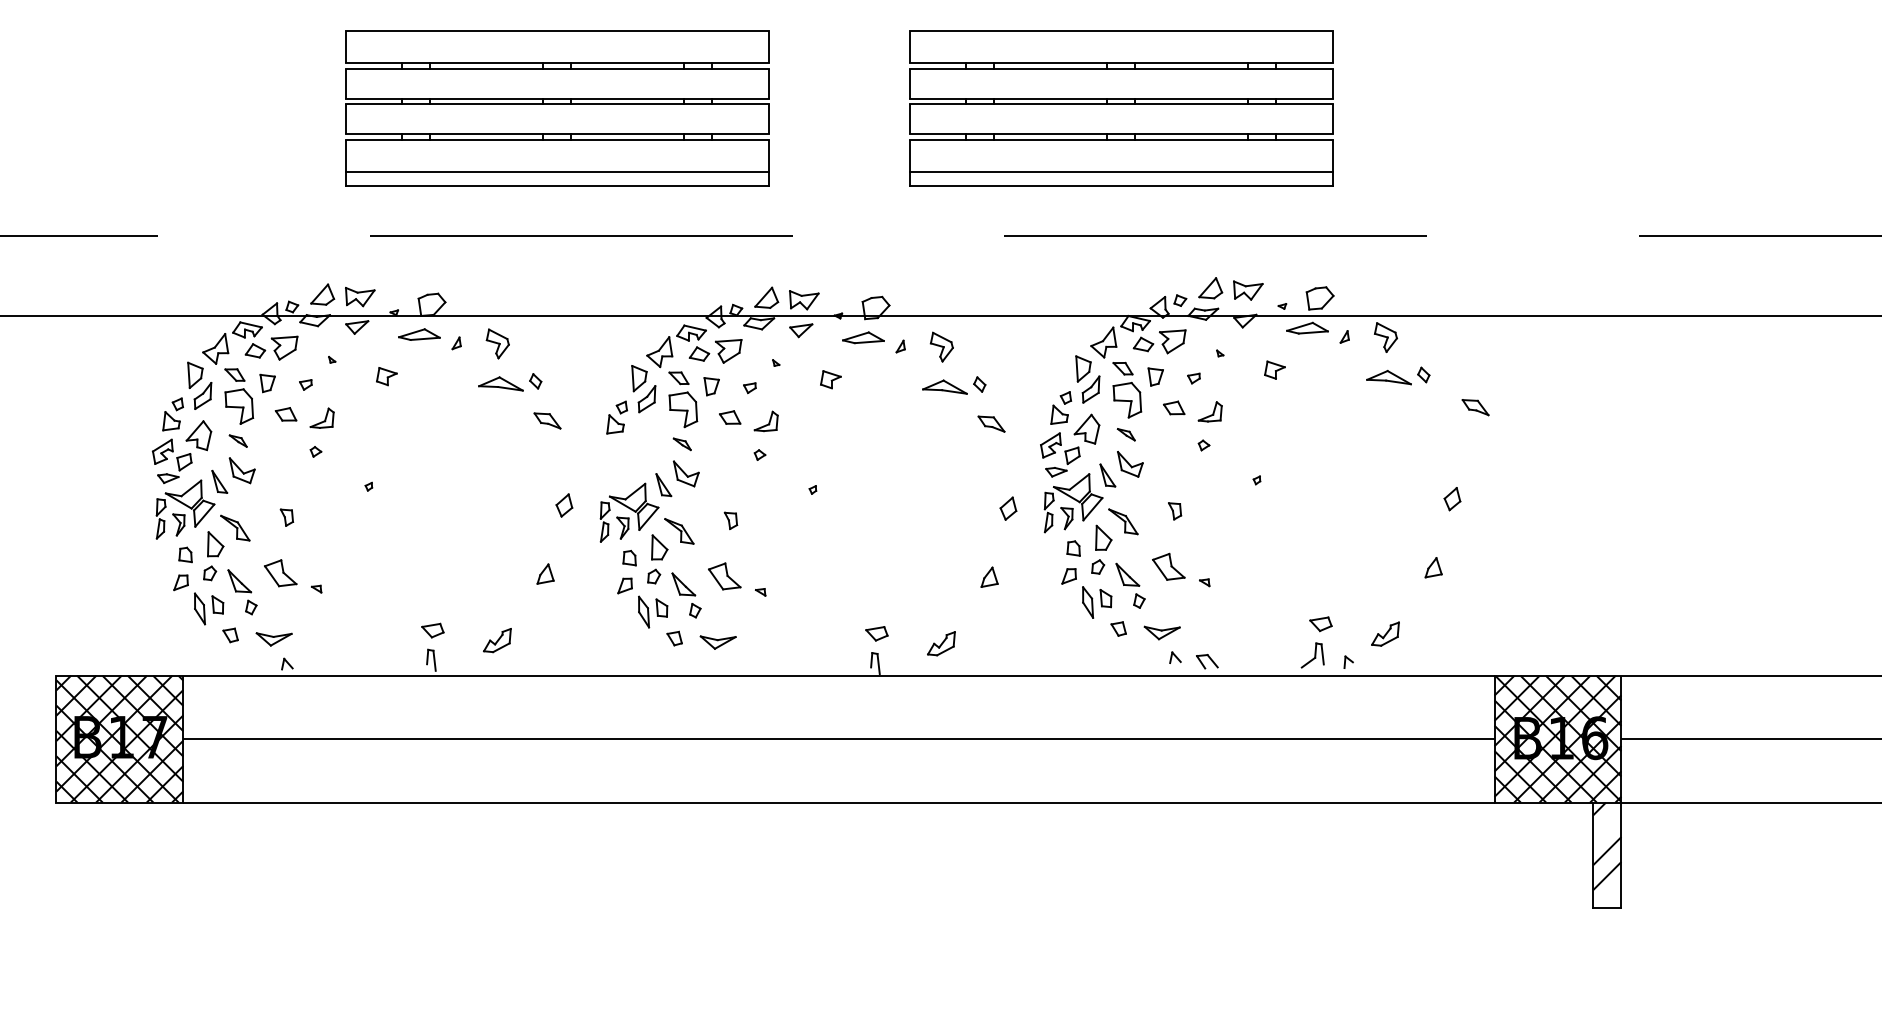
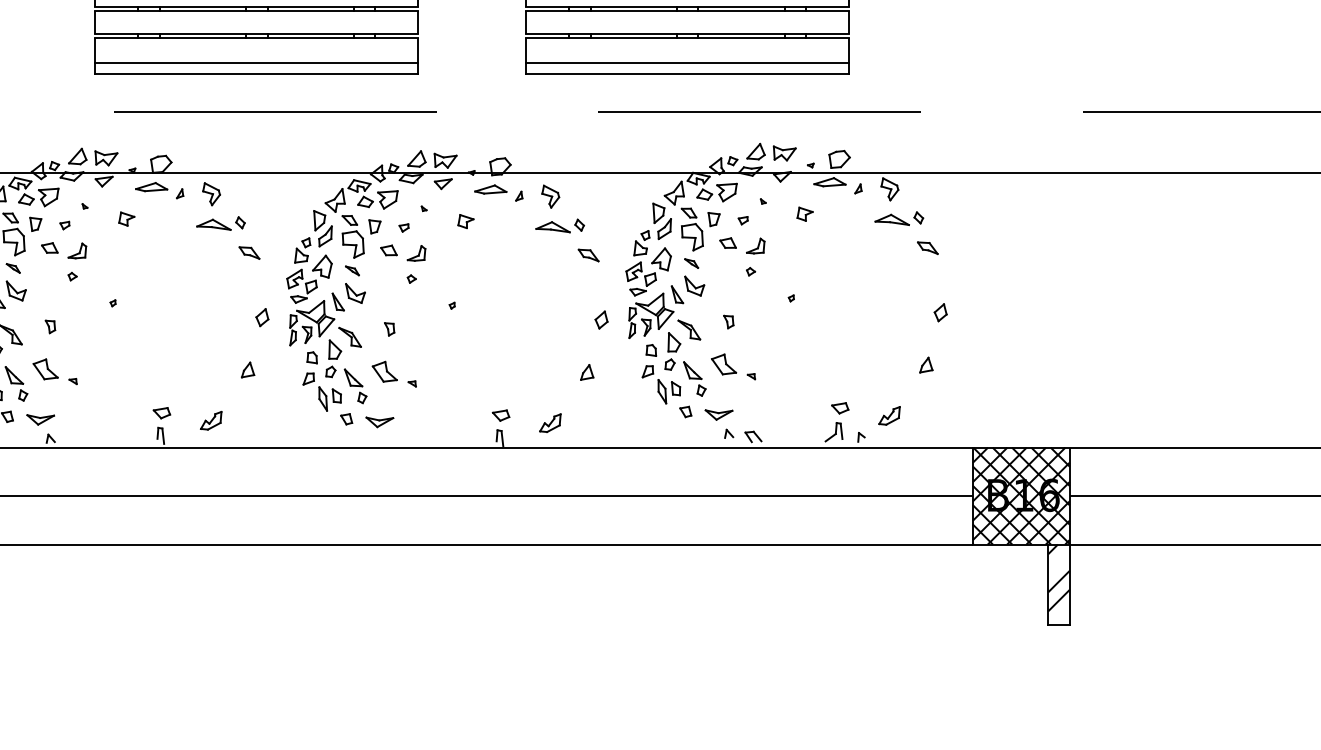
part: (1475, 407) -> (927, 248), moved
part: (626, 455) -> (309, 279), added

